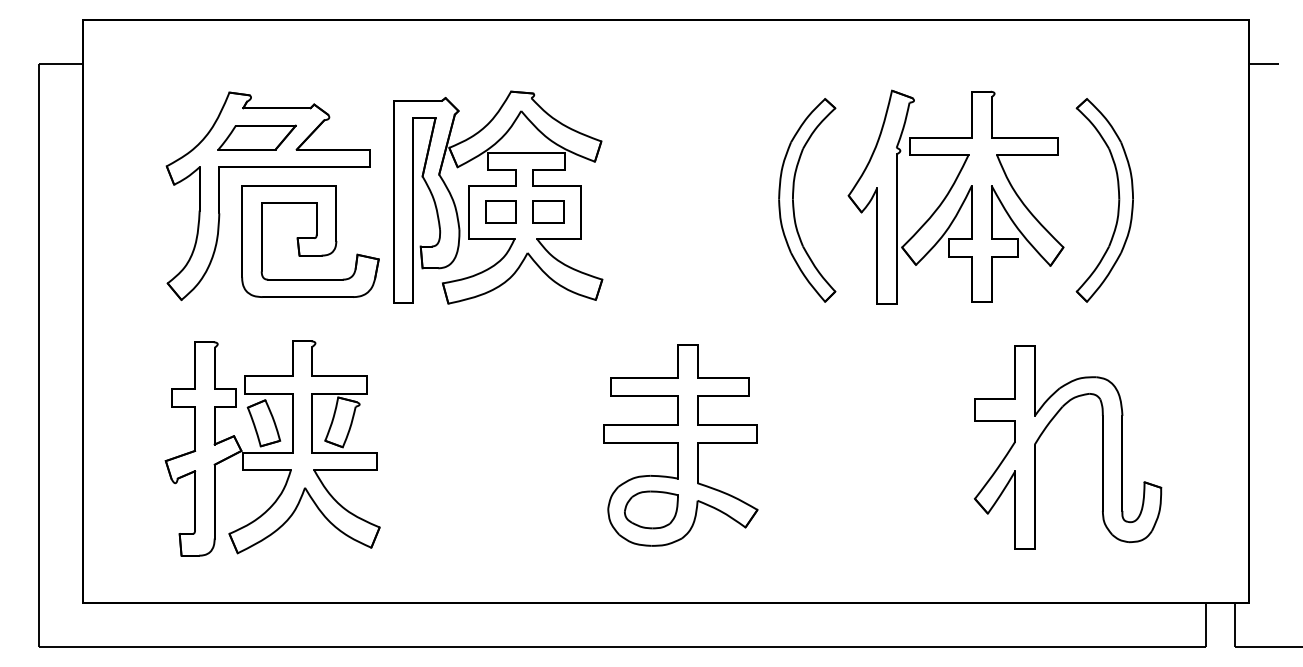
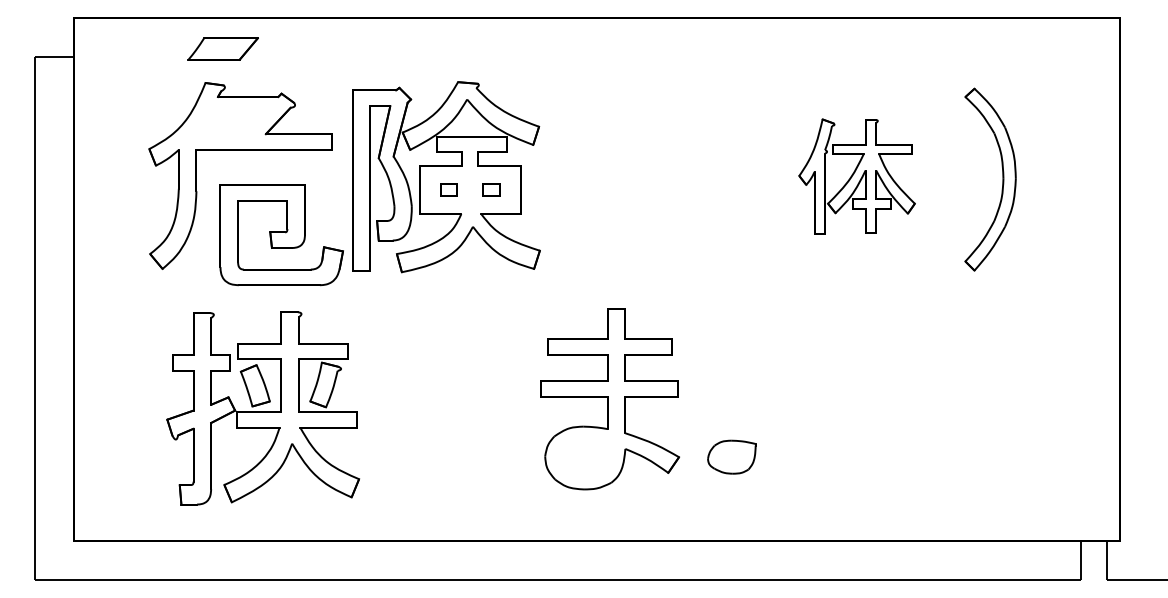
line: (1263, 63) -> (1132, 56), removed
part: (256, 137) -> (222, 48), moved
part: (955, 196) -> (856, 176), size x0.6
part: (794, 204) -> (712, 183), removed
part: (500, 211) -> (448, 189), size x0.6
part: (548, 211) -> (491, 189), size x0.6
part: (310, 241) -> (281, 235), moved
part: (1045, 430) -> (937, 385), removed
part: (272, 448) -> (262, 408), moved
part: (651, 509) -> (731, 456), moved

